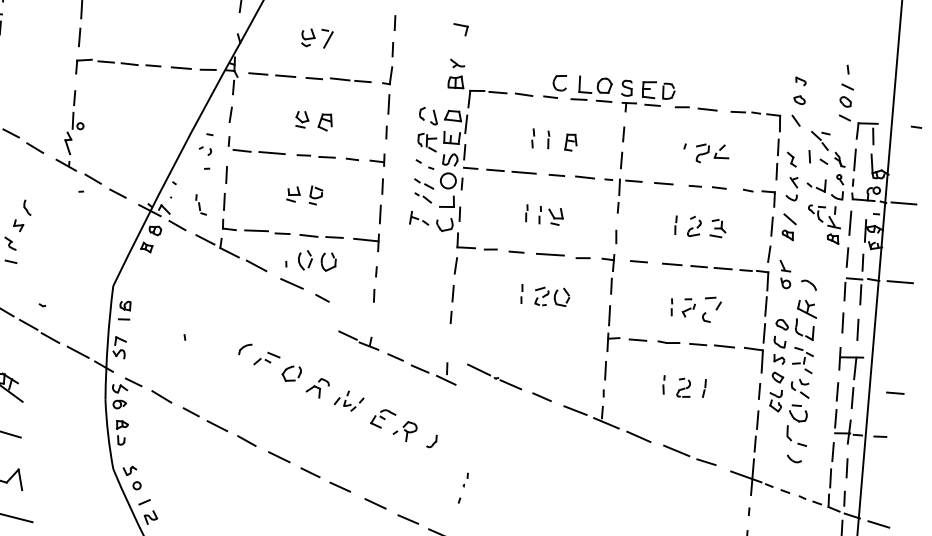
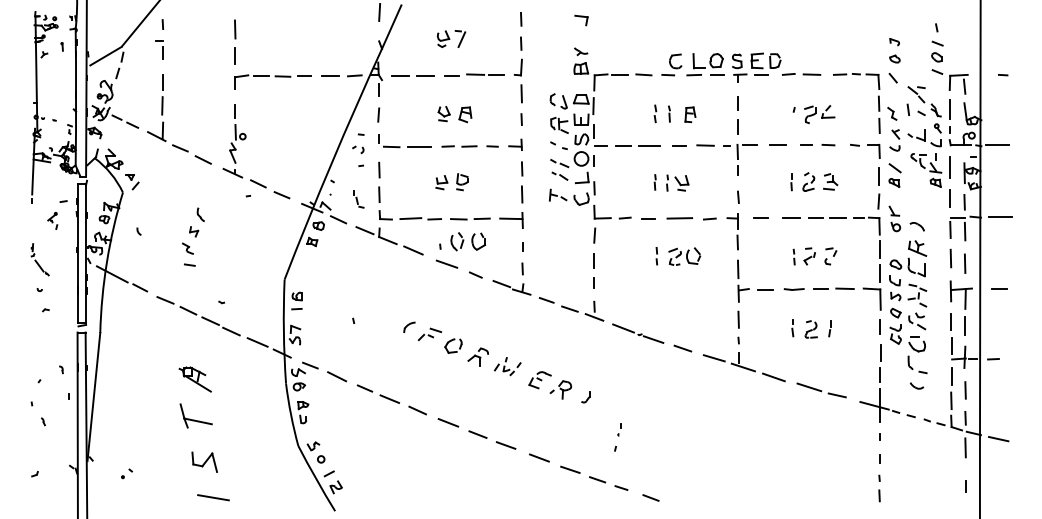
part: (711, 309) -> (830, 256), size x0.71
part: (397, 357) -> (548, 300), moved
line: (894, 393) -> (999, 288), moved

